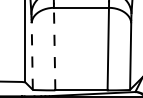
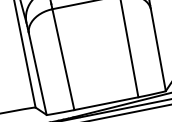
line: (54, 48) -> (63, 58), dashed -> solid
line: (32, 55) -> (37, 72), dashed -> solid

